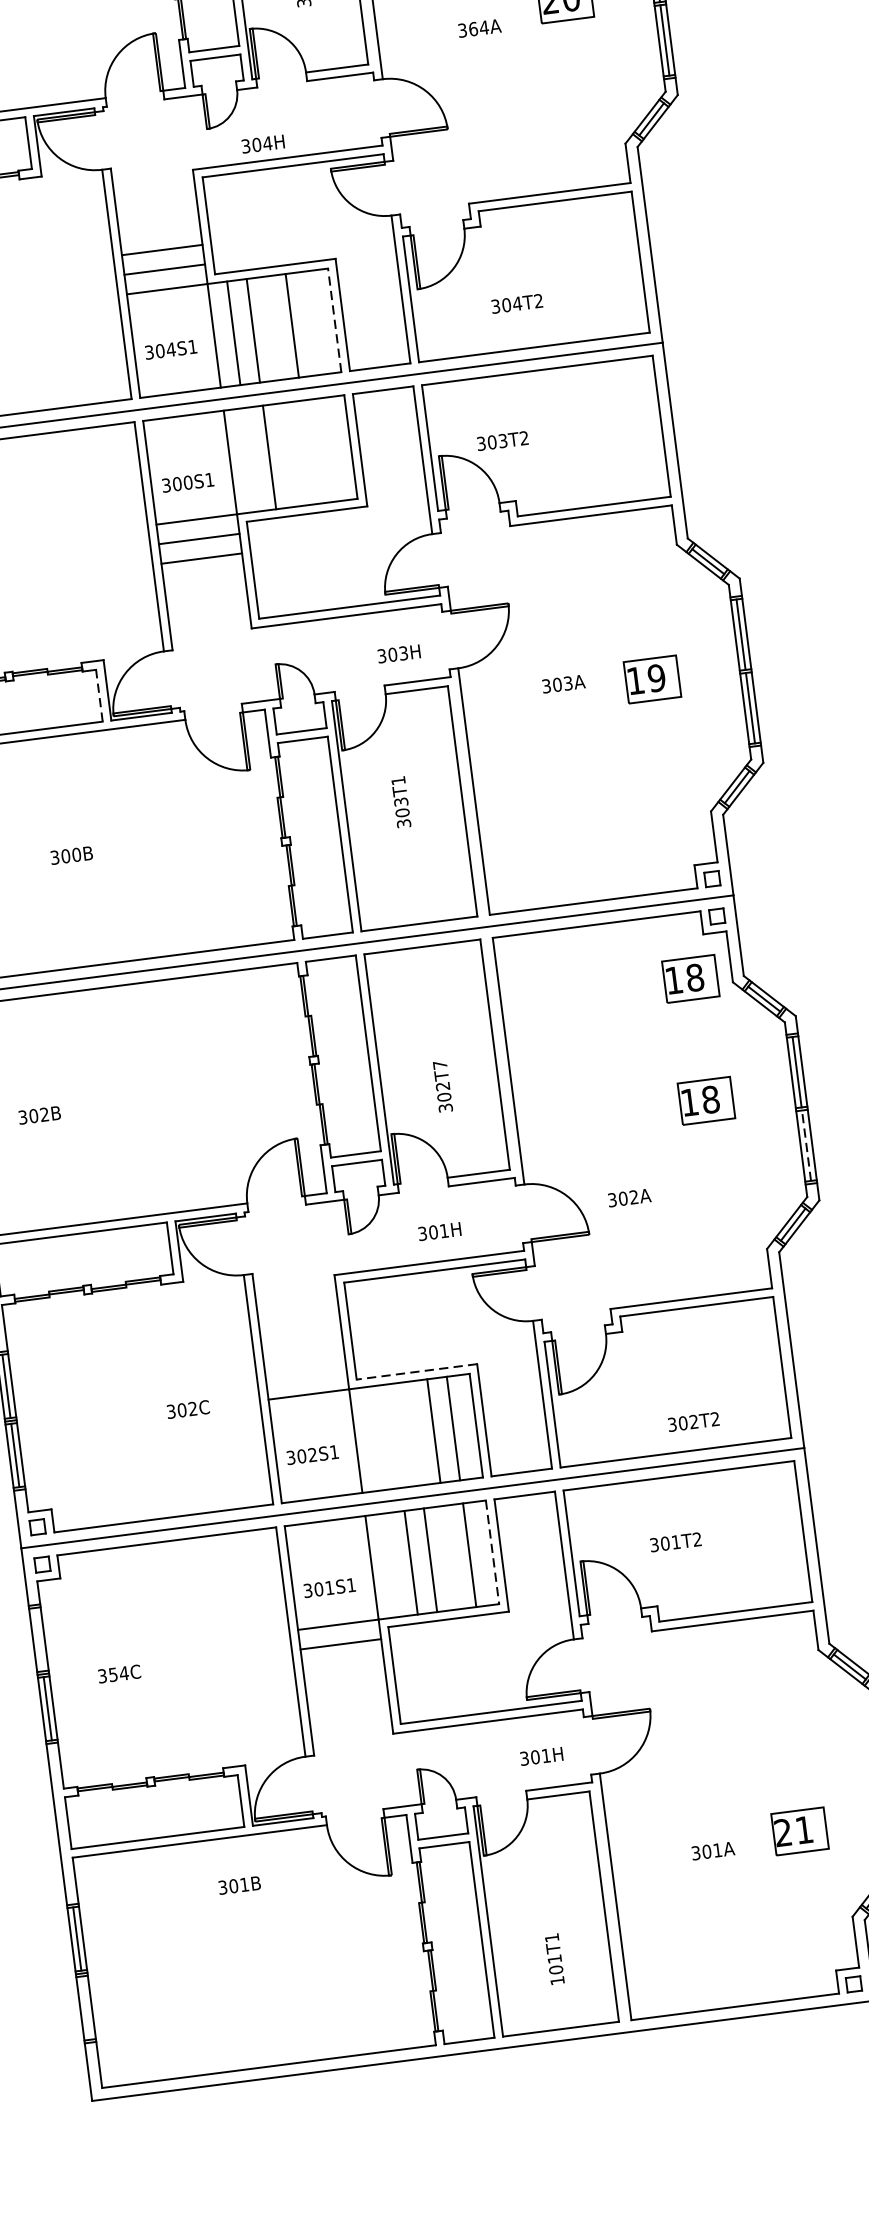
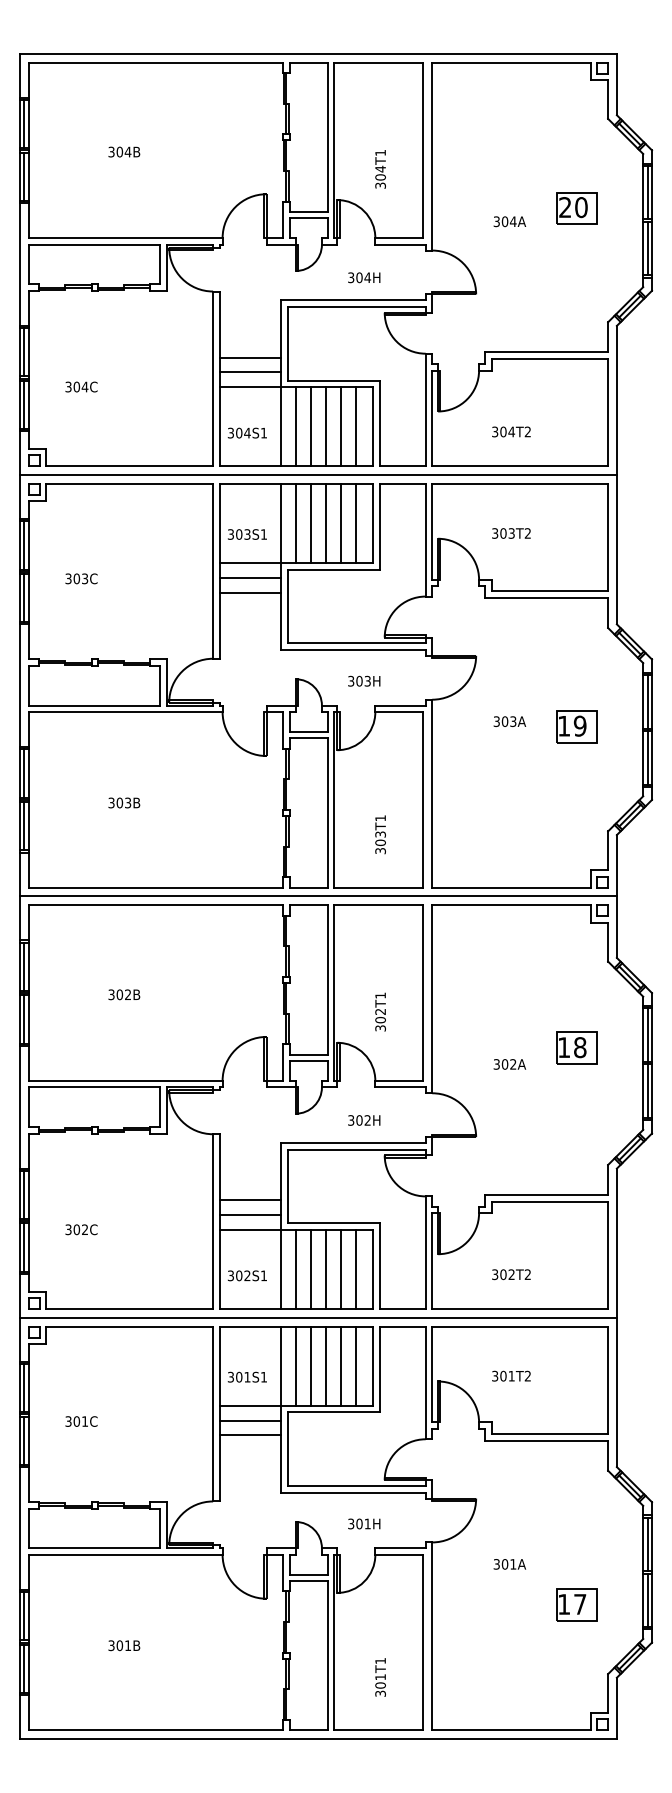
text: (473, 28) -> (505, 221), 364A -> 304A
text: (263, 143) -> (364, 277), moved
line: (335, 319) -> (373, 426), dashed -> solid
line: (311, 322) -> (355, 426), added
line: (272, 327) -> (325, 426), added
text: (502, 441) -> (511, 533), moved
line: (327, 448) -> (355, 522), added
line: (308, 451) -> (340, 522), added
line: (288, 453) -> (325, 522), added
line: (250, 458) -> (296, 522), added
text: (188, 482) -> (247, 534), 300S1 -> 303S1
text: (399, 652) -> (364, 680), moved
line: (99, 695) -> (160, 685), dashed -> solid
text: (401, 802) -> (380, 834), moved
text: (75, 854) -> (127, 802), 300B -> 303B
part: (690, 978) -> (576, 954), removed
text: (440, 1064) -> (380, 995), 302T7 -> 302T1
text: (39, 1114) -> (124, 994), moved
line: (806, 1146) -> (647, 1091), dashed -> solid
text: (629, 1198) -> (509, 1064), moved
text: (444, 1231) -> (367, 1120), 301H -> 302H
line: (304, 1355) -> (250, 1200), added
line: (416, 1371) -> (333, 1223), dashed -> solid
line: (306, 1375) -> (250, 1215), added
text: (188, 1409) -> (81, 1229), moved
text: (693, 1421) -> (511, 1274), moved
line: (413, 1433) -> (325, 1269), added
line: (394, 1436) -> (310, 1269), added
line: (375, 1438) -> (296, 1269), added
line: (493, 1552) -> (373, 1366), dashed -> solid
line: (449, 1556) -> (340, 1365), added
line: (392, 1564) -> (296, 1365), added
line: (39, 1638) -> (24, 1387), added
line: (343, 1663) -> (250, 1435), added
text: (118, 1674) -> (80, 1421), 354C -> 301C
text: (541, 1755) -> (364, 1523), moved
text: (794, 1830) -> (572, 1603), 21 -> 17
text: (712, 1851) -> (509, 1564), moved
text: (239, 1885) -> (124, 1645), moved
text: (557, 1980) -> (380, 1693), 101T1 -> 301T1
line: (86, 2007) -> (24, 1668), added

